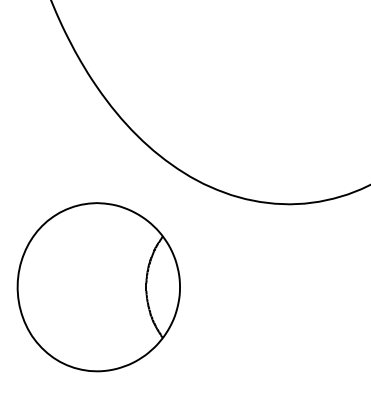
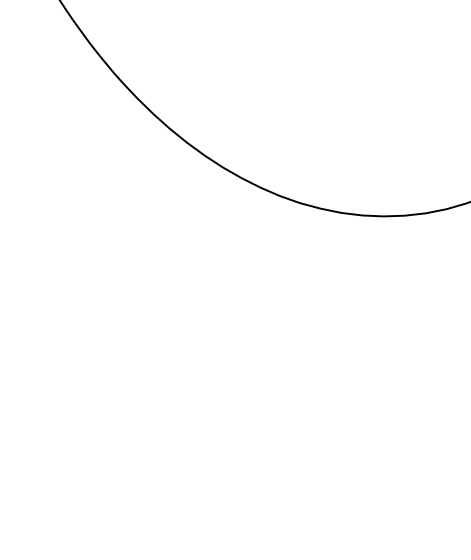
part: (98, 287) -> (174, 371), removed

